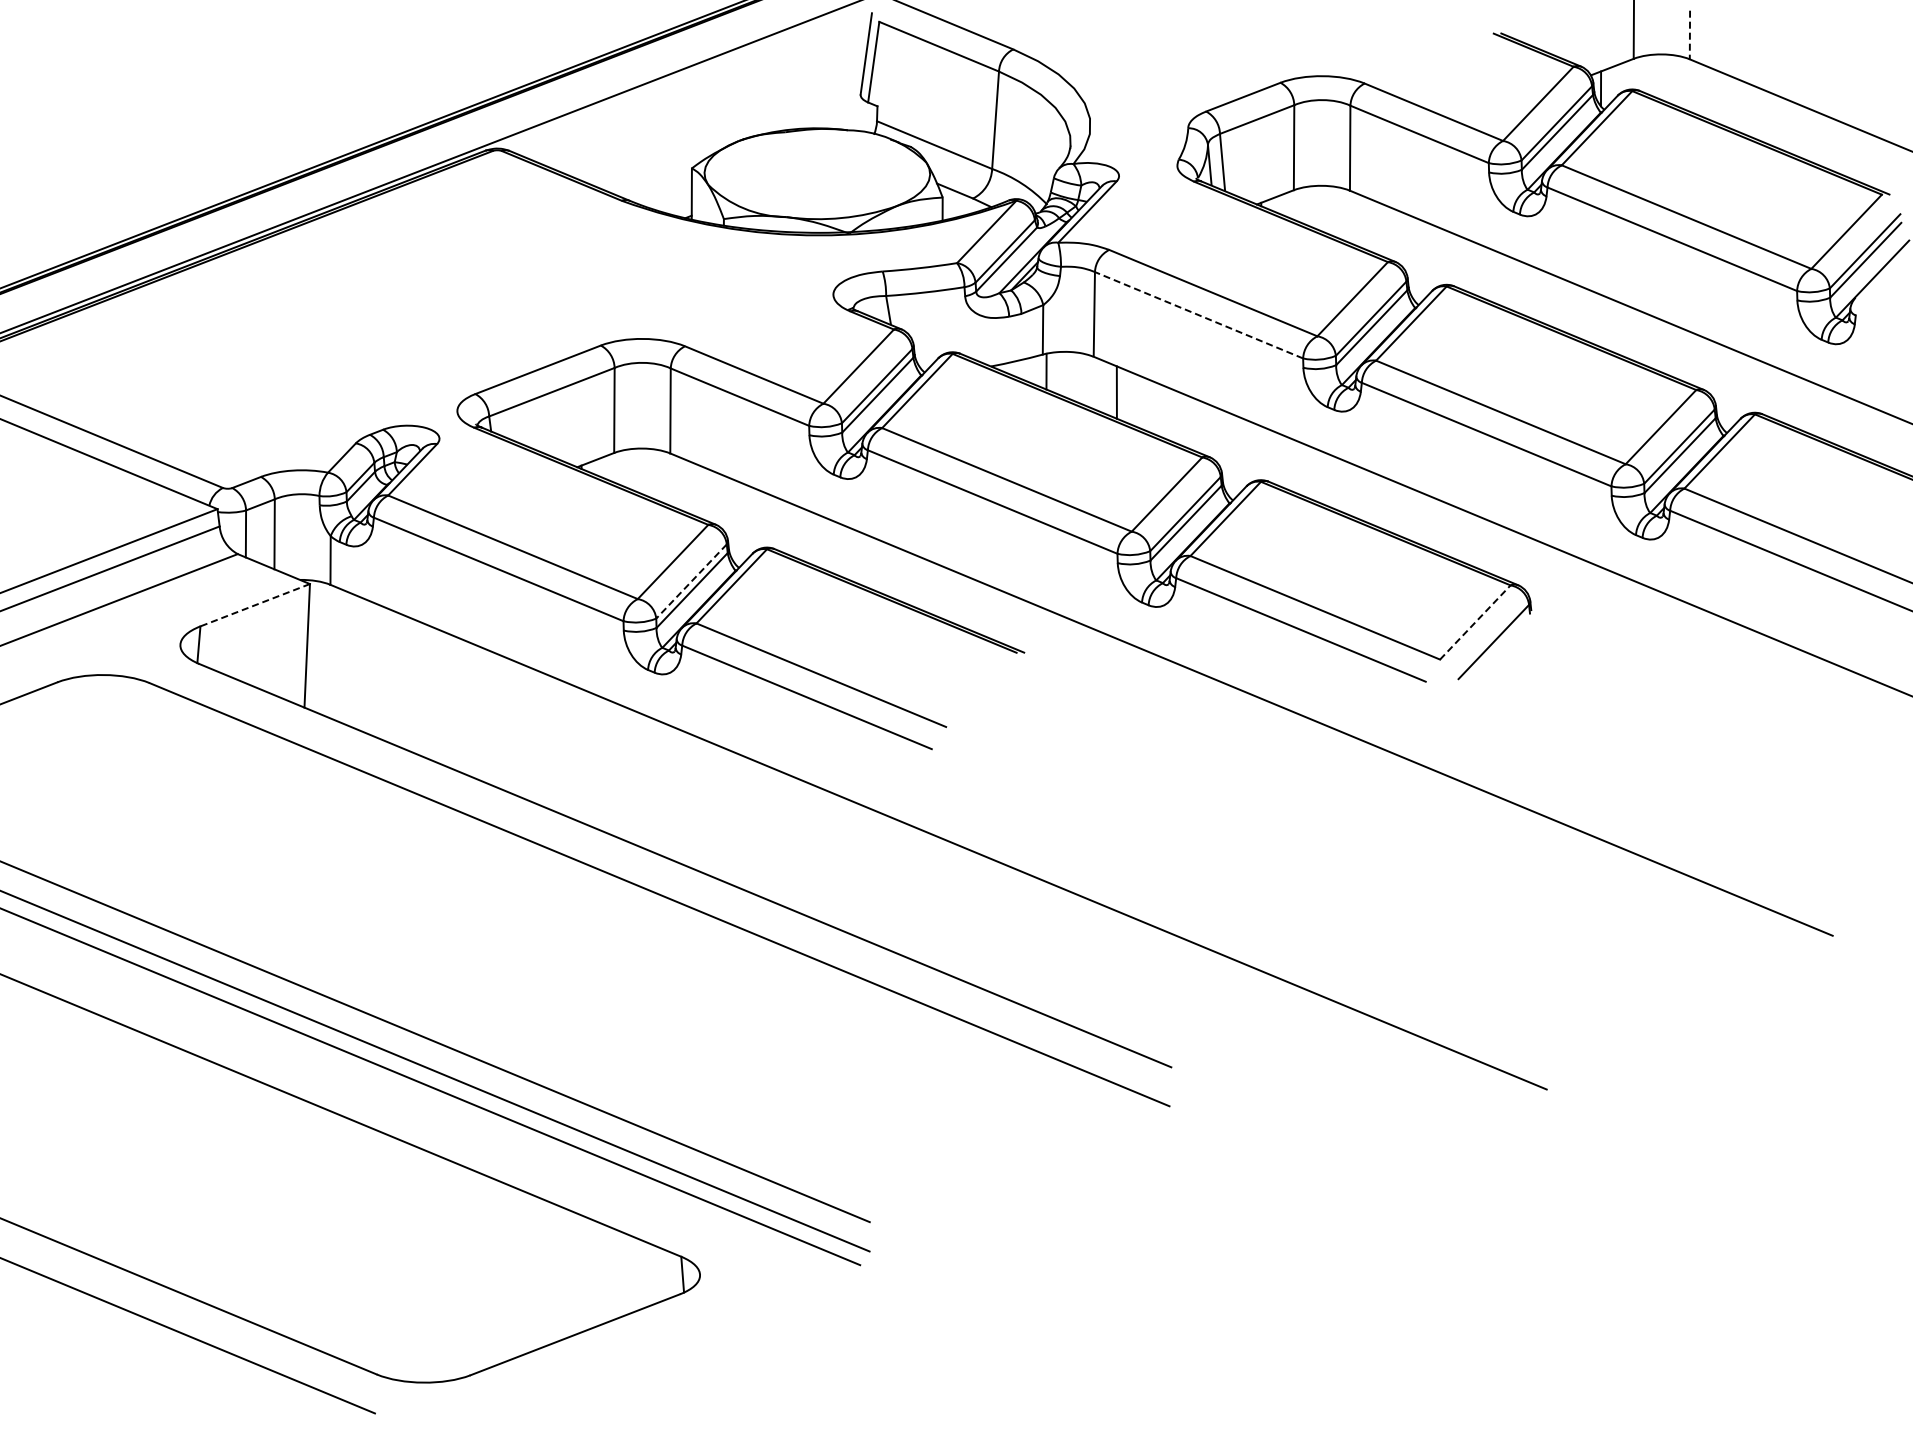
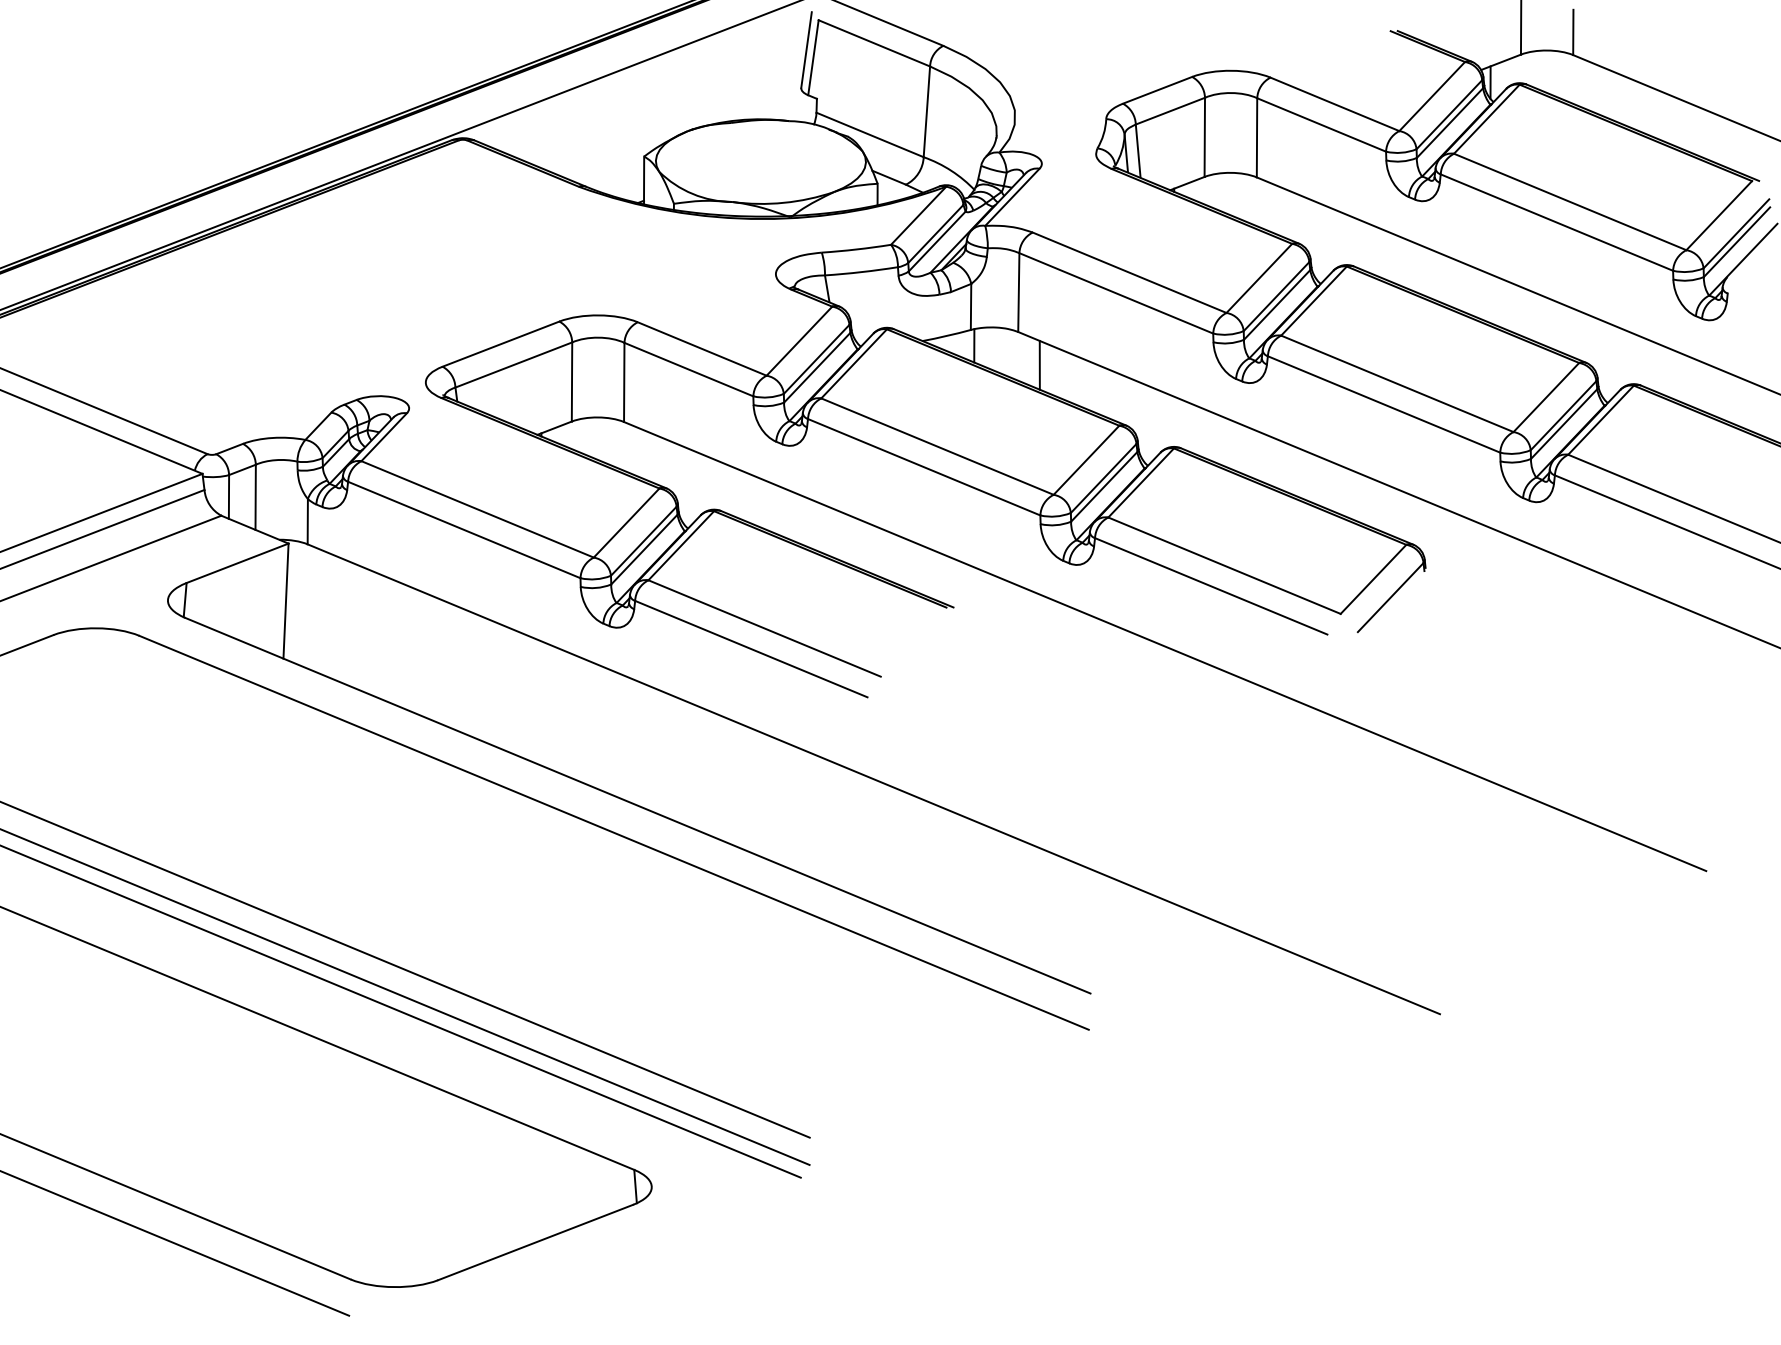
line: (1689, 35) -> (1572, 32), dashed -> solid
line: (1199, 315) -> (1116, 293), dashed -> solid
line: (691, 581) -> (643, 541), dashed -> solid
line: (255, 605) -> (237, 563), dashed -> solid
line: (1475, 622) -> (1373, 579), dashed -> solid

